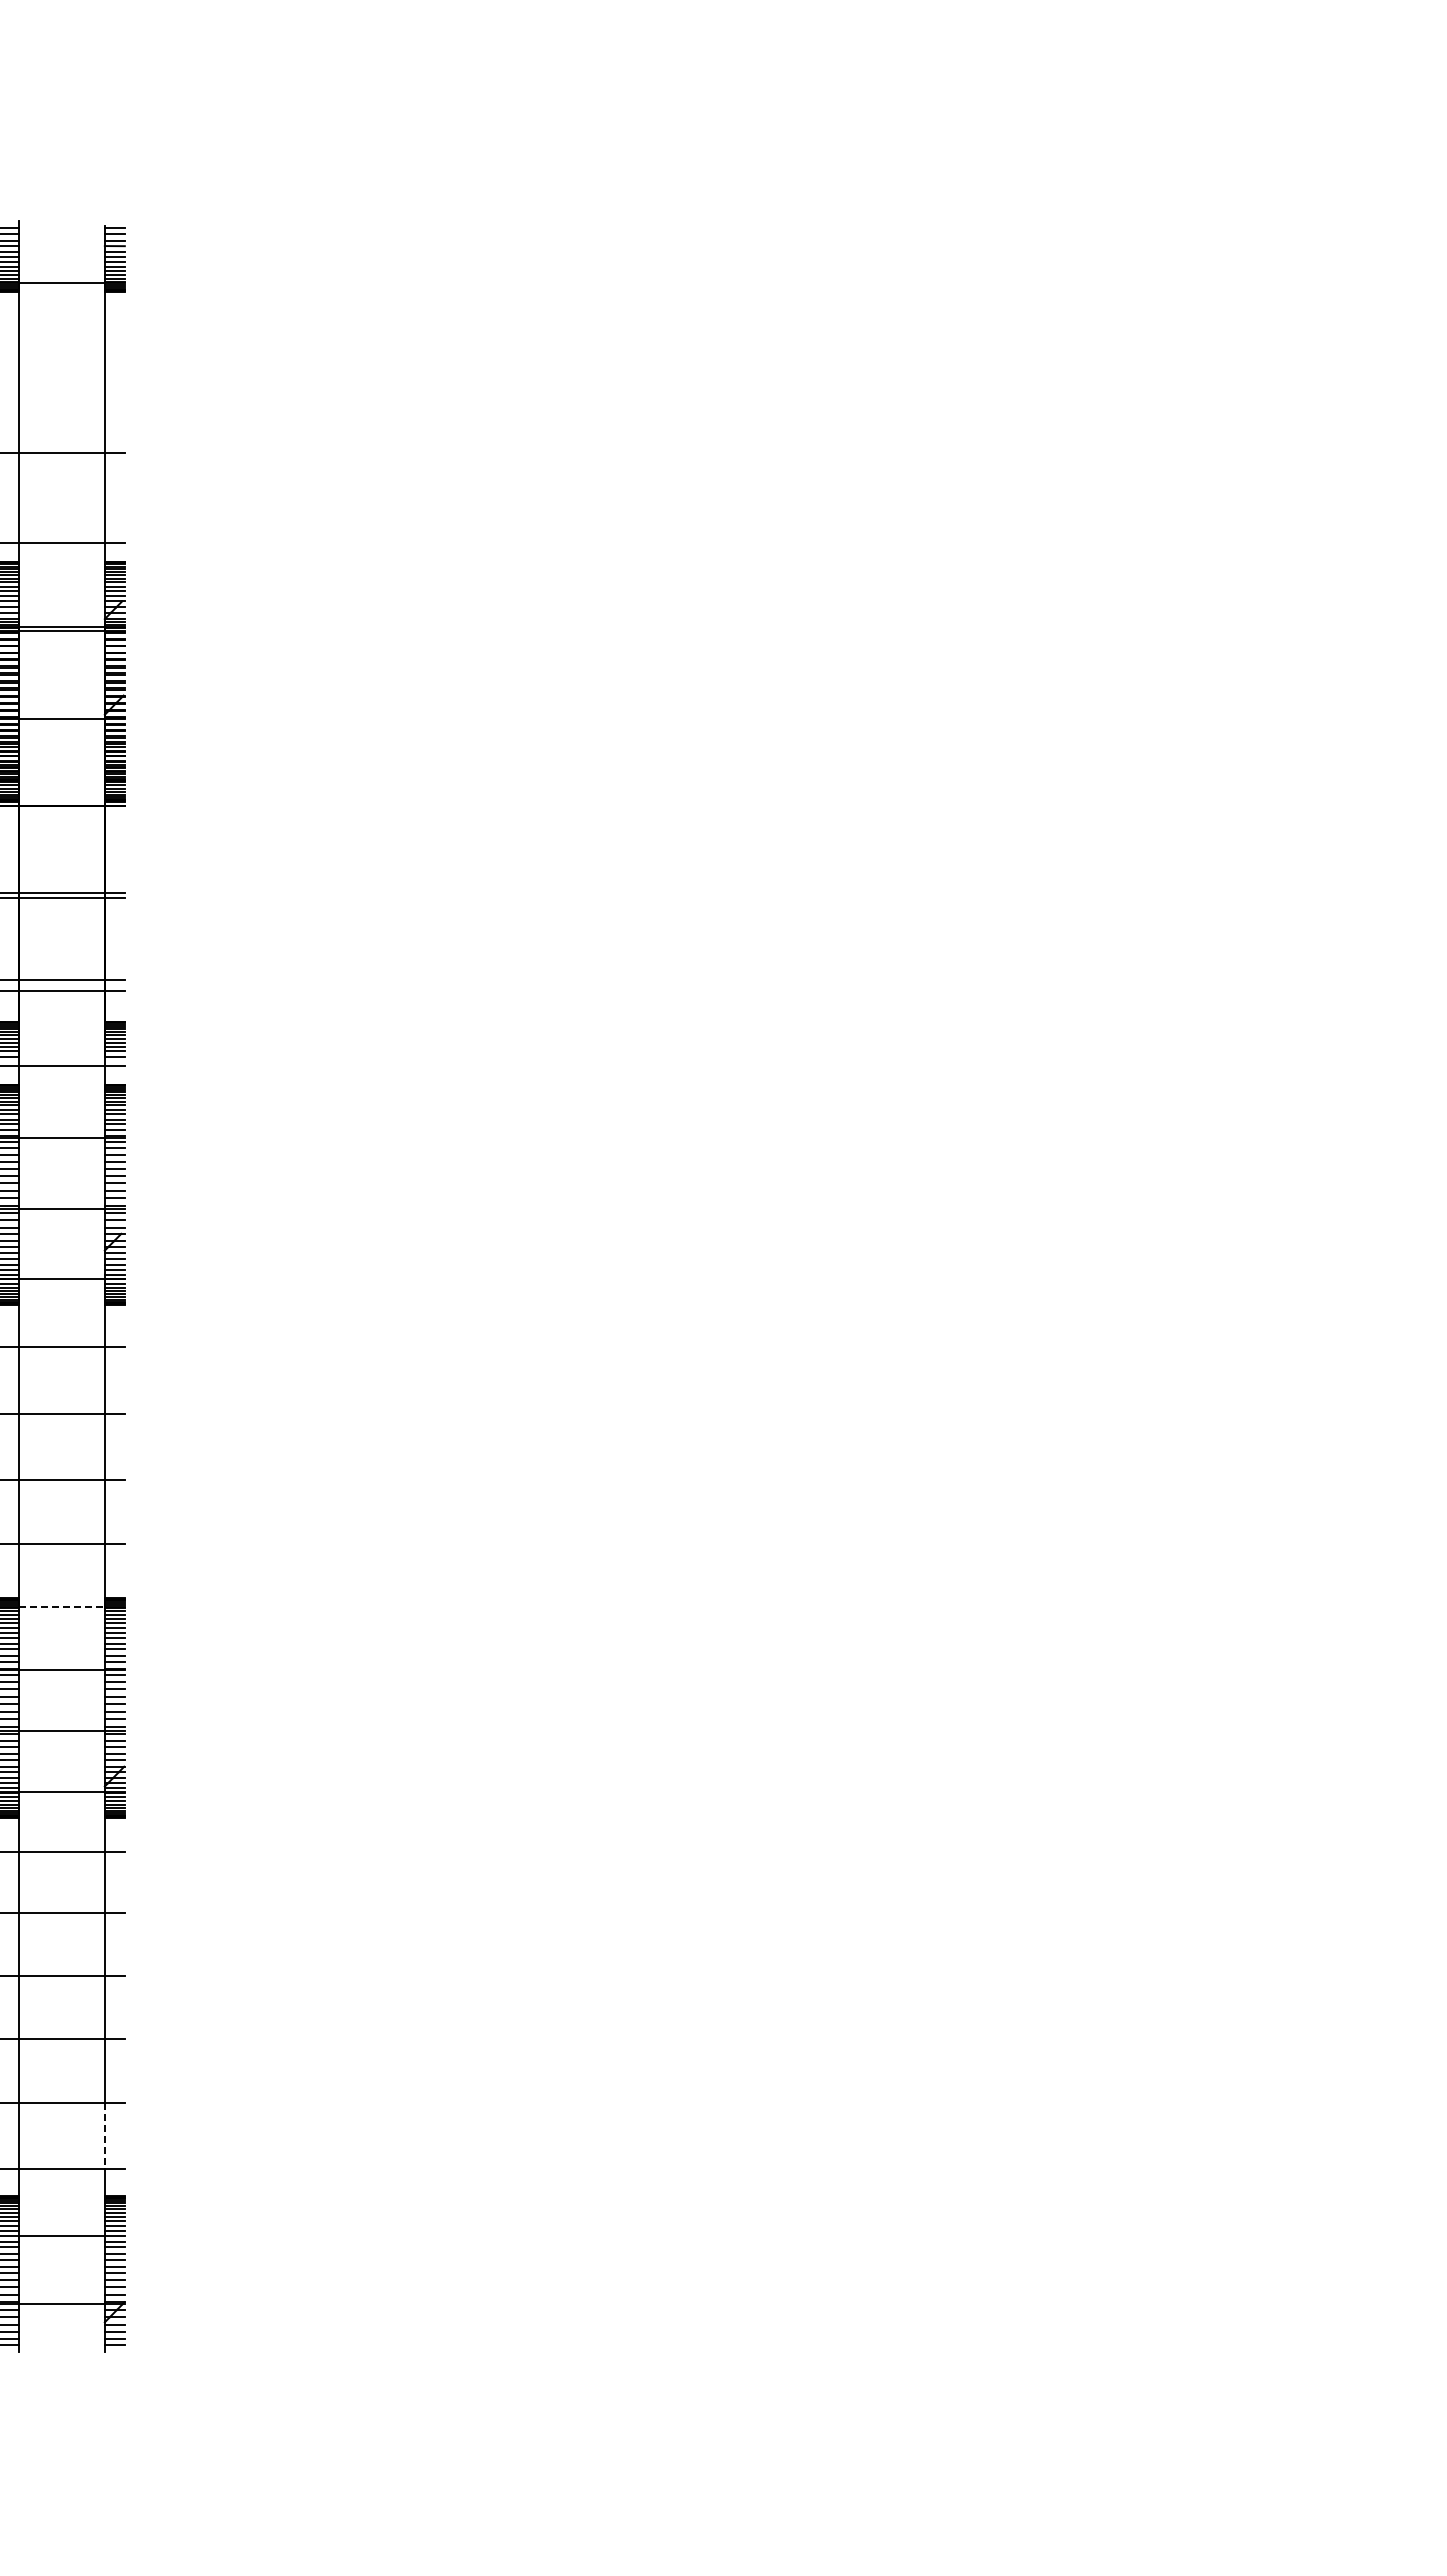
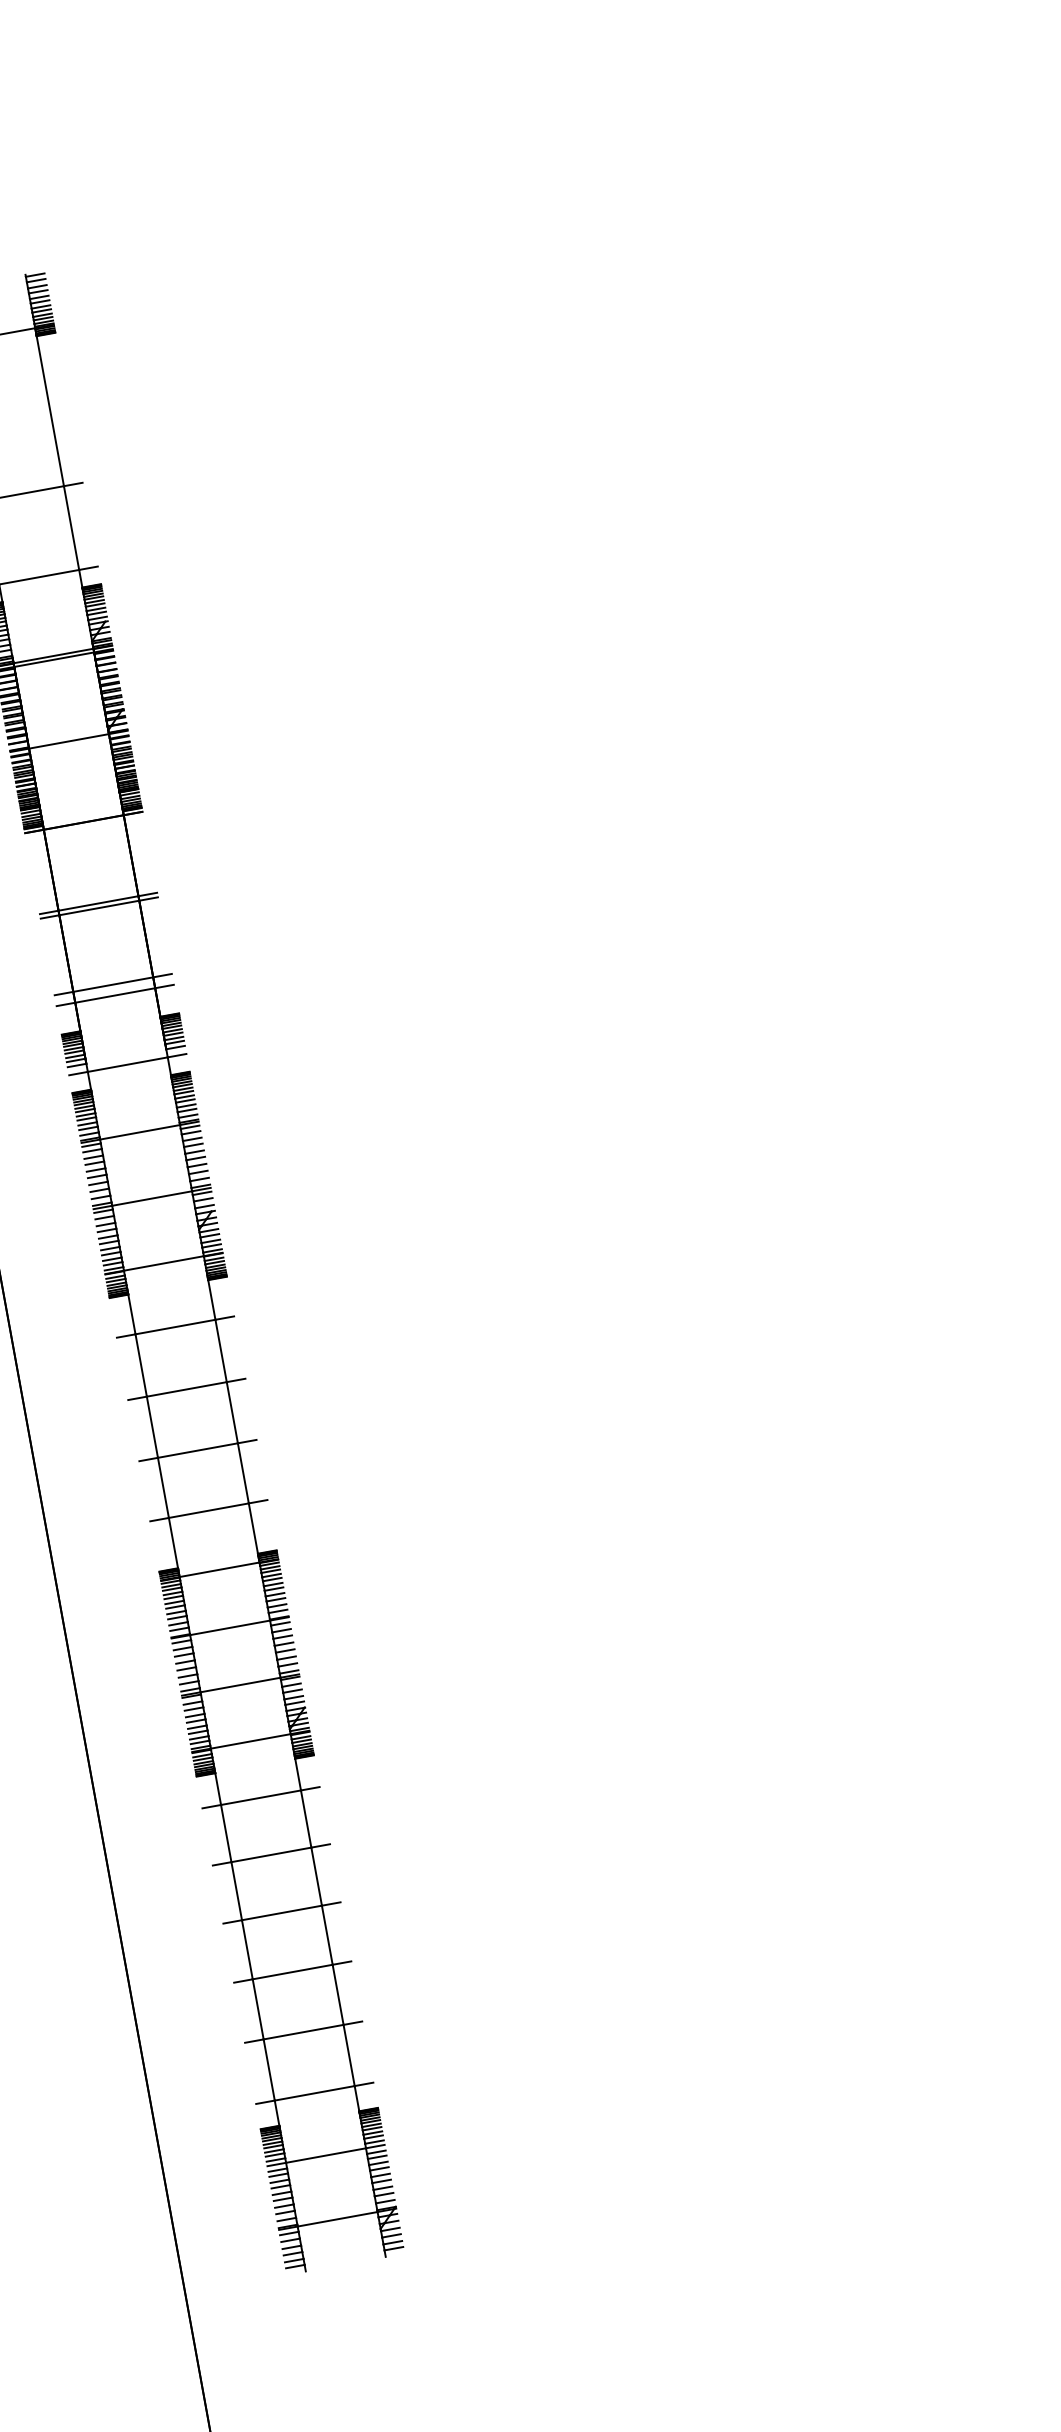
line: (61, 1607) -> (219, 1569), dashed -> solid
line: (104, 2136) -> (348, 2055), dashed -> solid

